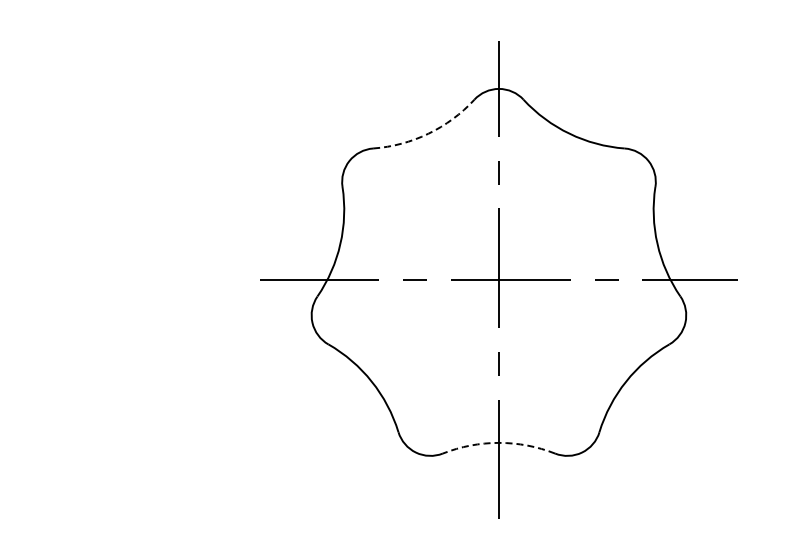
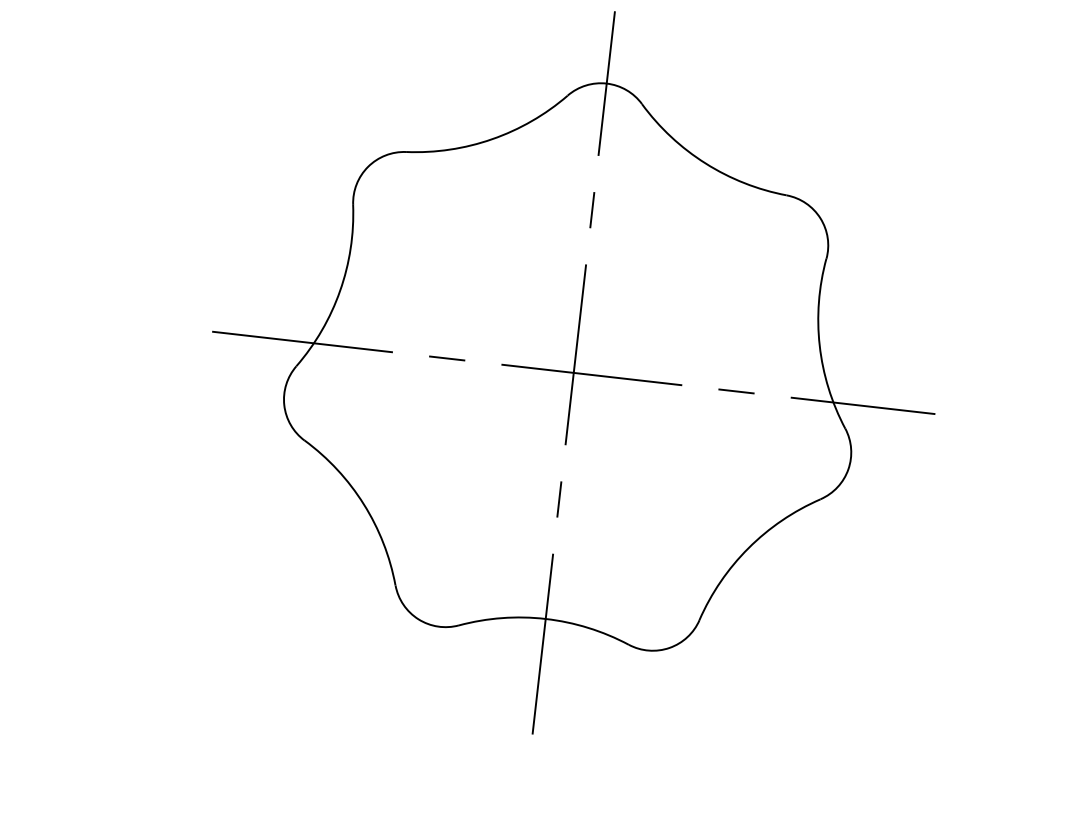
arc: (428, 133) -> (492, 138), dashed -> solid
arc: (499, 442) -> (546, 618), dashed -> solid

